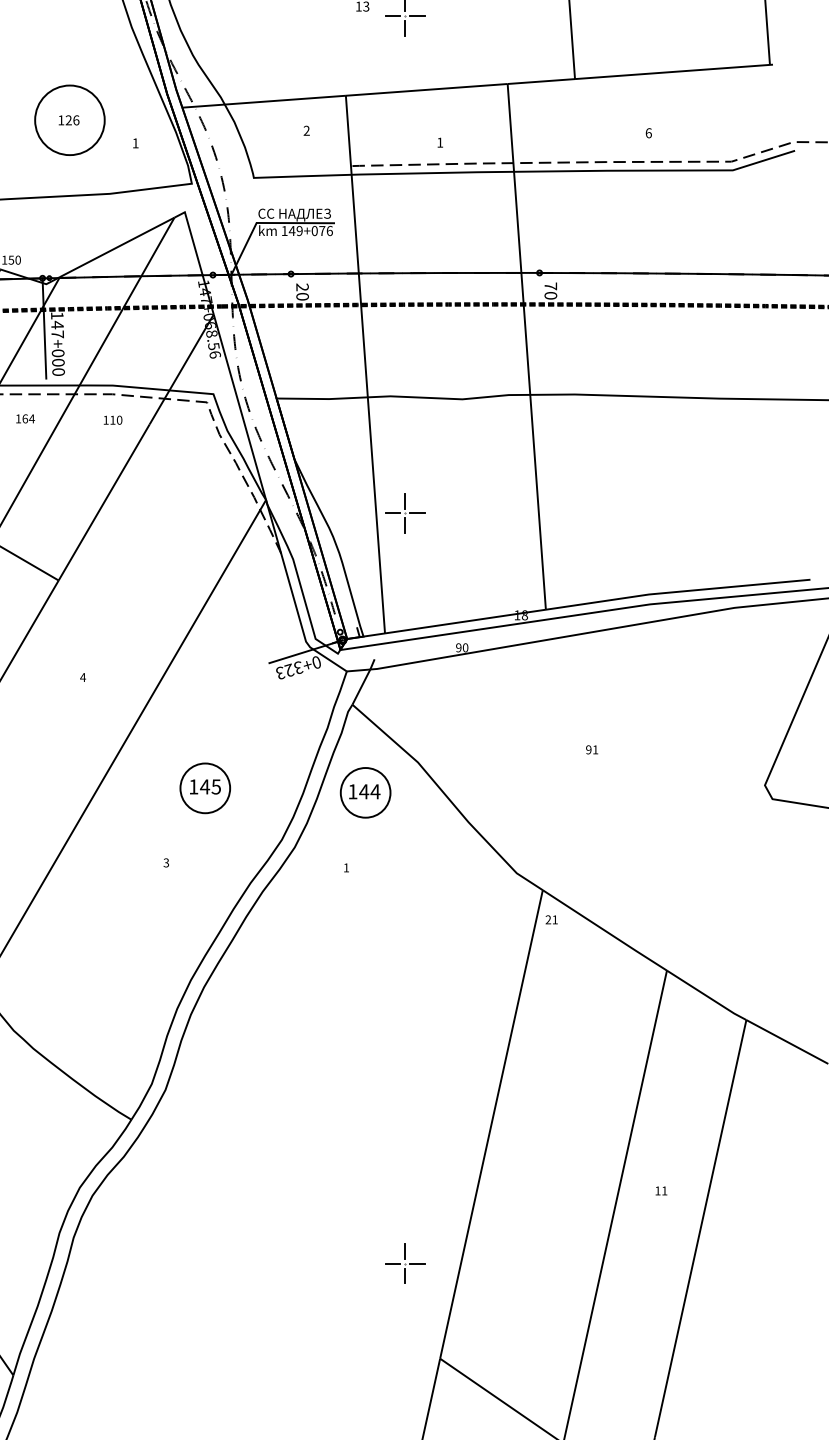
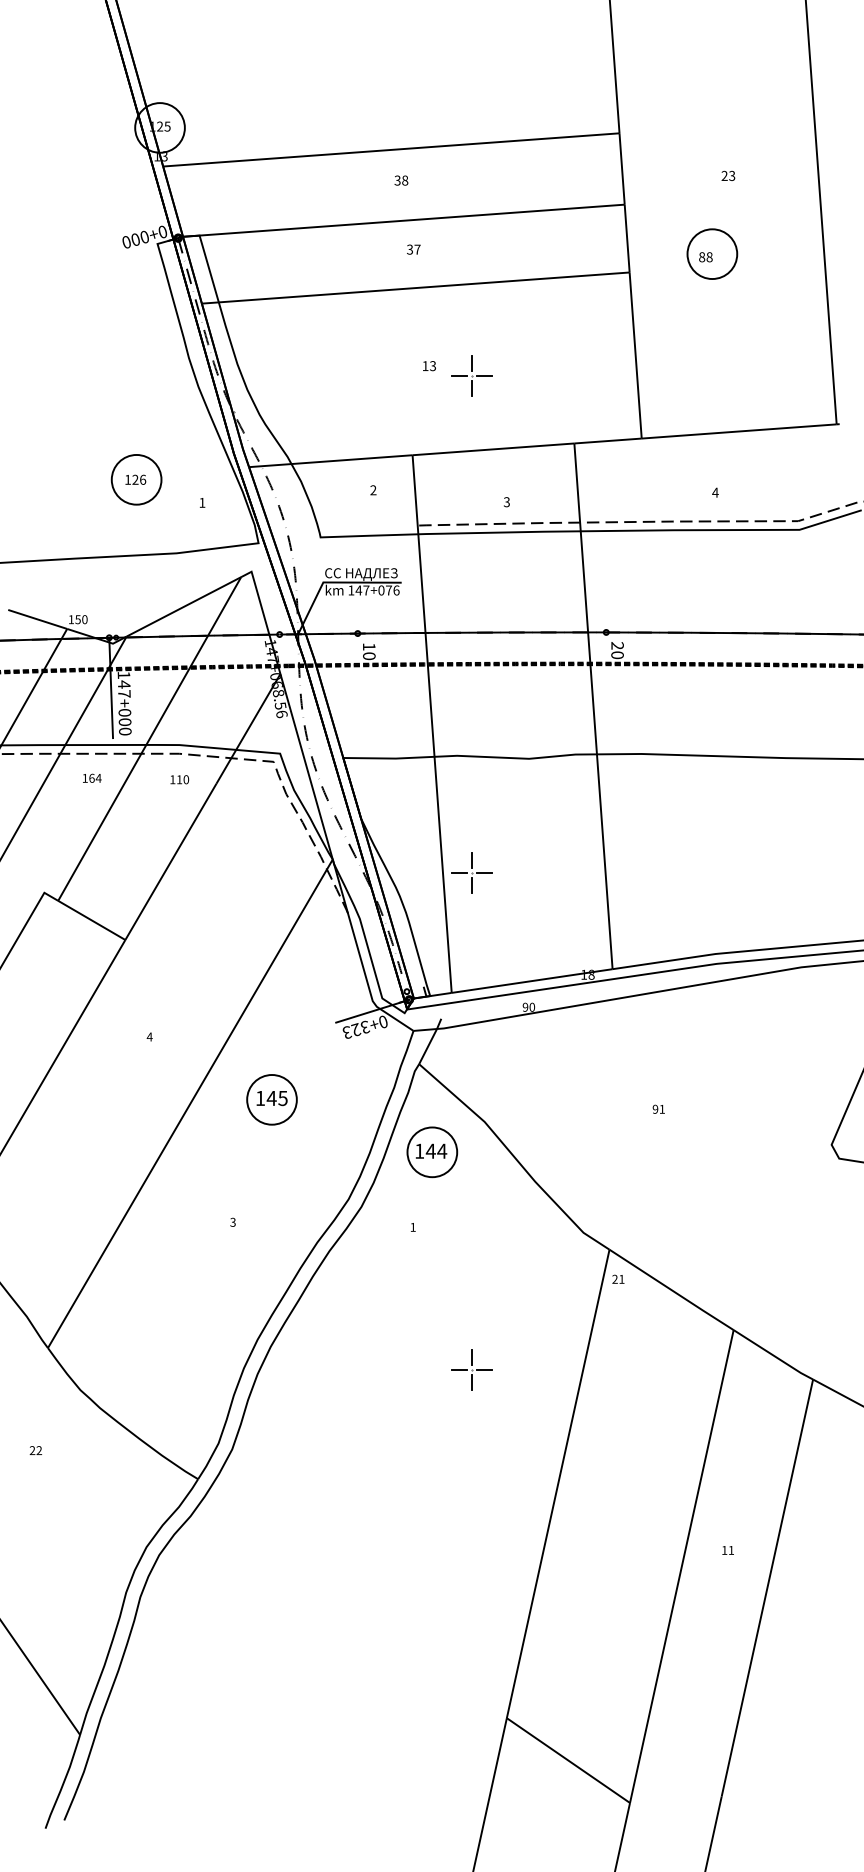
circle: (69, 120) -> (136, 479), size x0.71
text: (648, 133) -> (715, 492), 6 -> 4
text: (439, 143) -> (506, 502), 1 -> 3
text: (299, 231) -> (366, 590), 149+076 -> 147+076
text: (550, 286) -> (617, 645), 70 -> 20
text: (302, 287) -> (369, 646), 20 -> 10
part: (204, 788) -> (271, 1099), moved
part: (404, 1263) -> (471, 1369), moved

